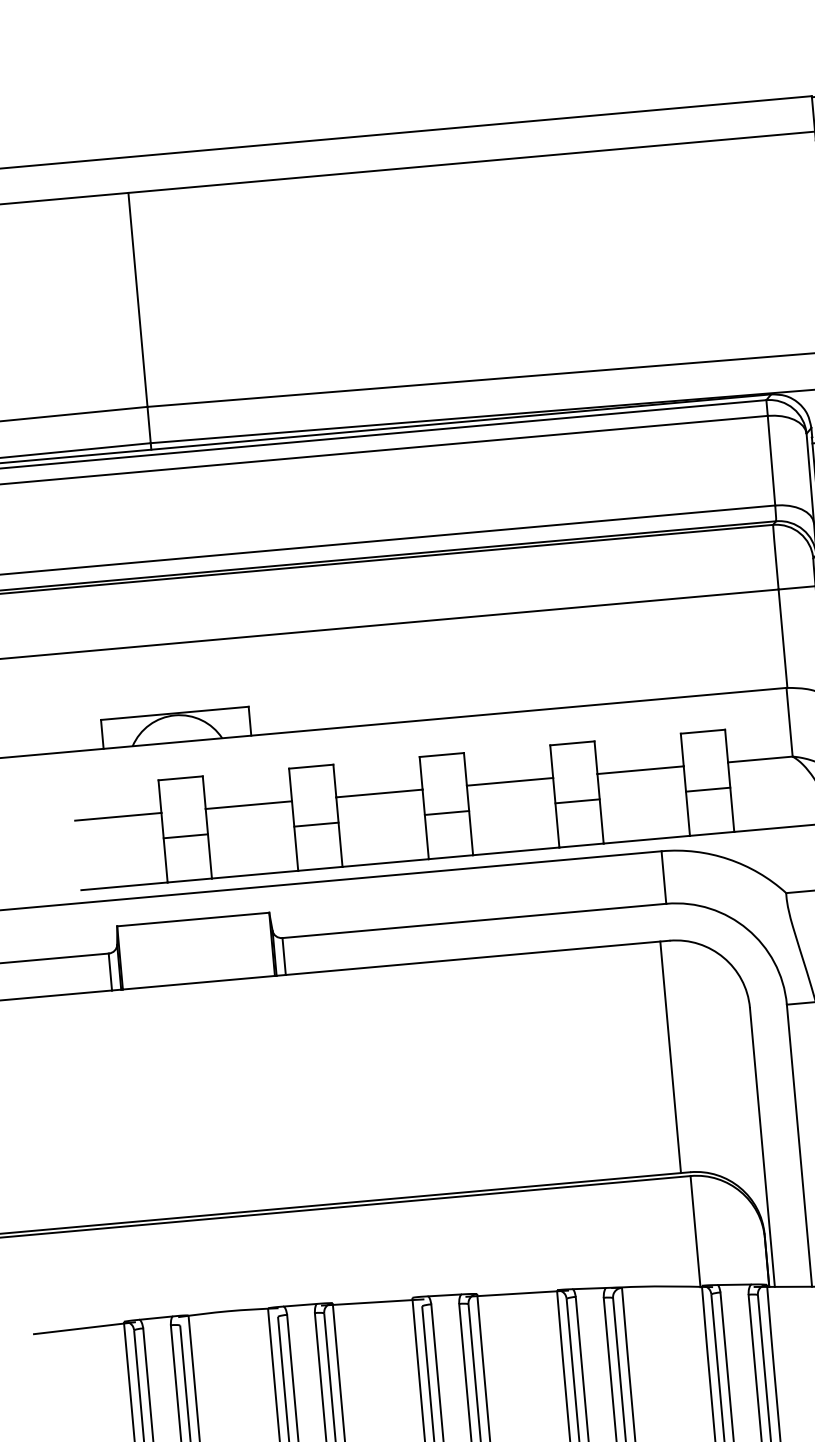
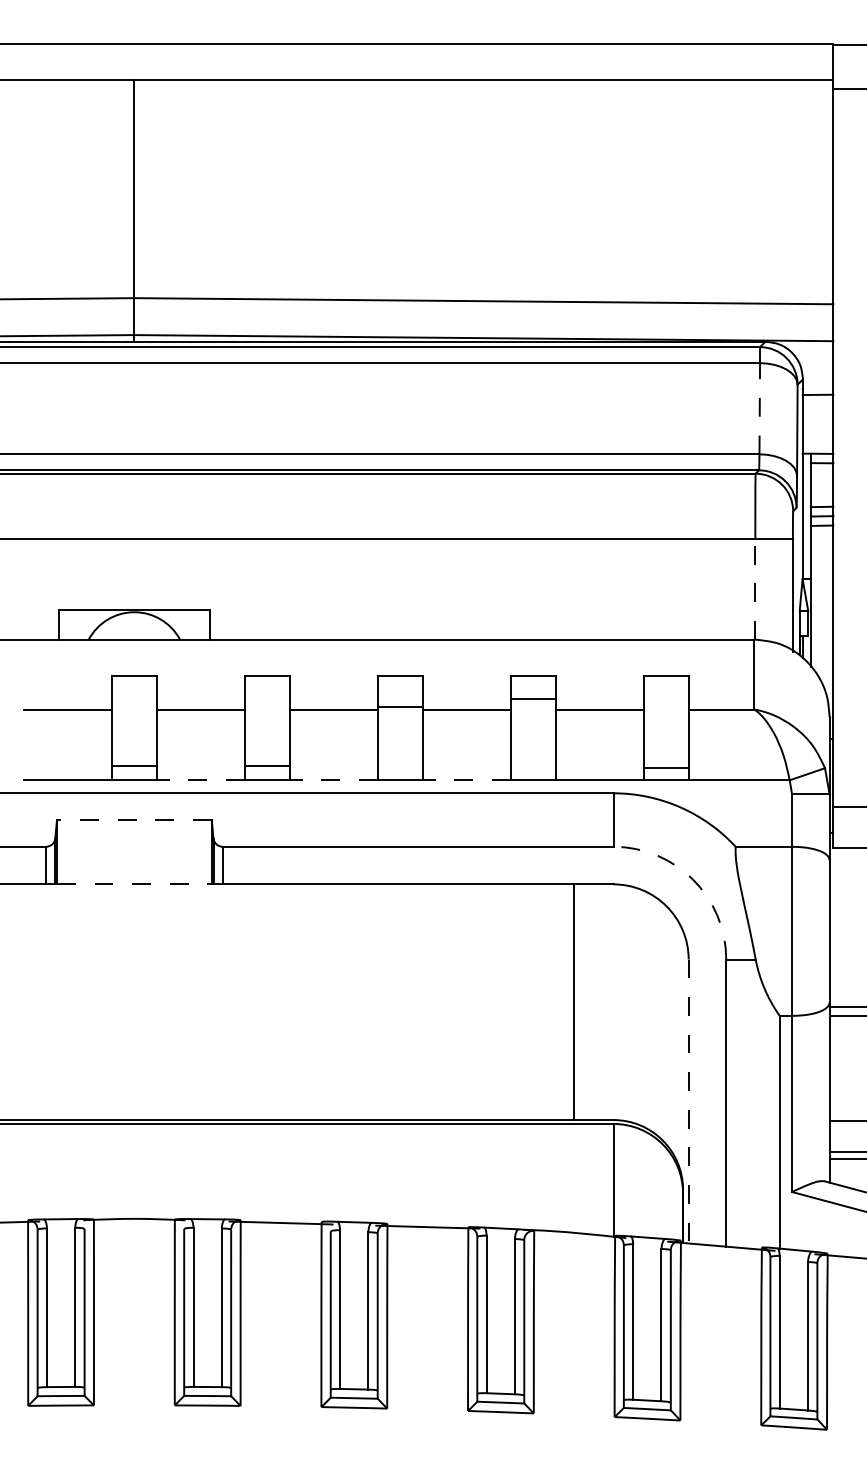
line: (771, 460) -> (759, 408), solid -> dashed
line: (783, 638) -> (755, 589), solid -> dashed
line: (707, 789) -> (665, 768), moved
line: (576, 801) -> (532, 699), moved
line: (446, 813) -> (399, 707), moved
line: (315, 824) -> (266, 766), moved
line: (184, 836) -> (133, 766), moved
line: (516, 851) -> (466, 780), solid -> dashed
line: (385, 863) -> (333, 780), solid -> dashed
line: (254, 874) -> (200, 780), solid -> dashed
line: (192, 920) -> (133, 820), solid -> dashed
arc: (747, 928) -> (693, 879), solid -> dashed
line: (199, 982) -> (134, 884), solid -> dashed
line: (671, 1057) -> (574, 1002), moved
line: (762, 1147) -> (688, 1101), solid -> dashed

